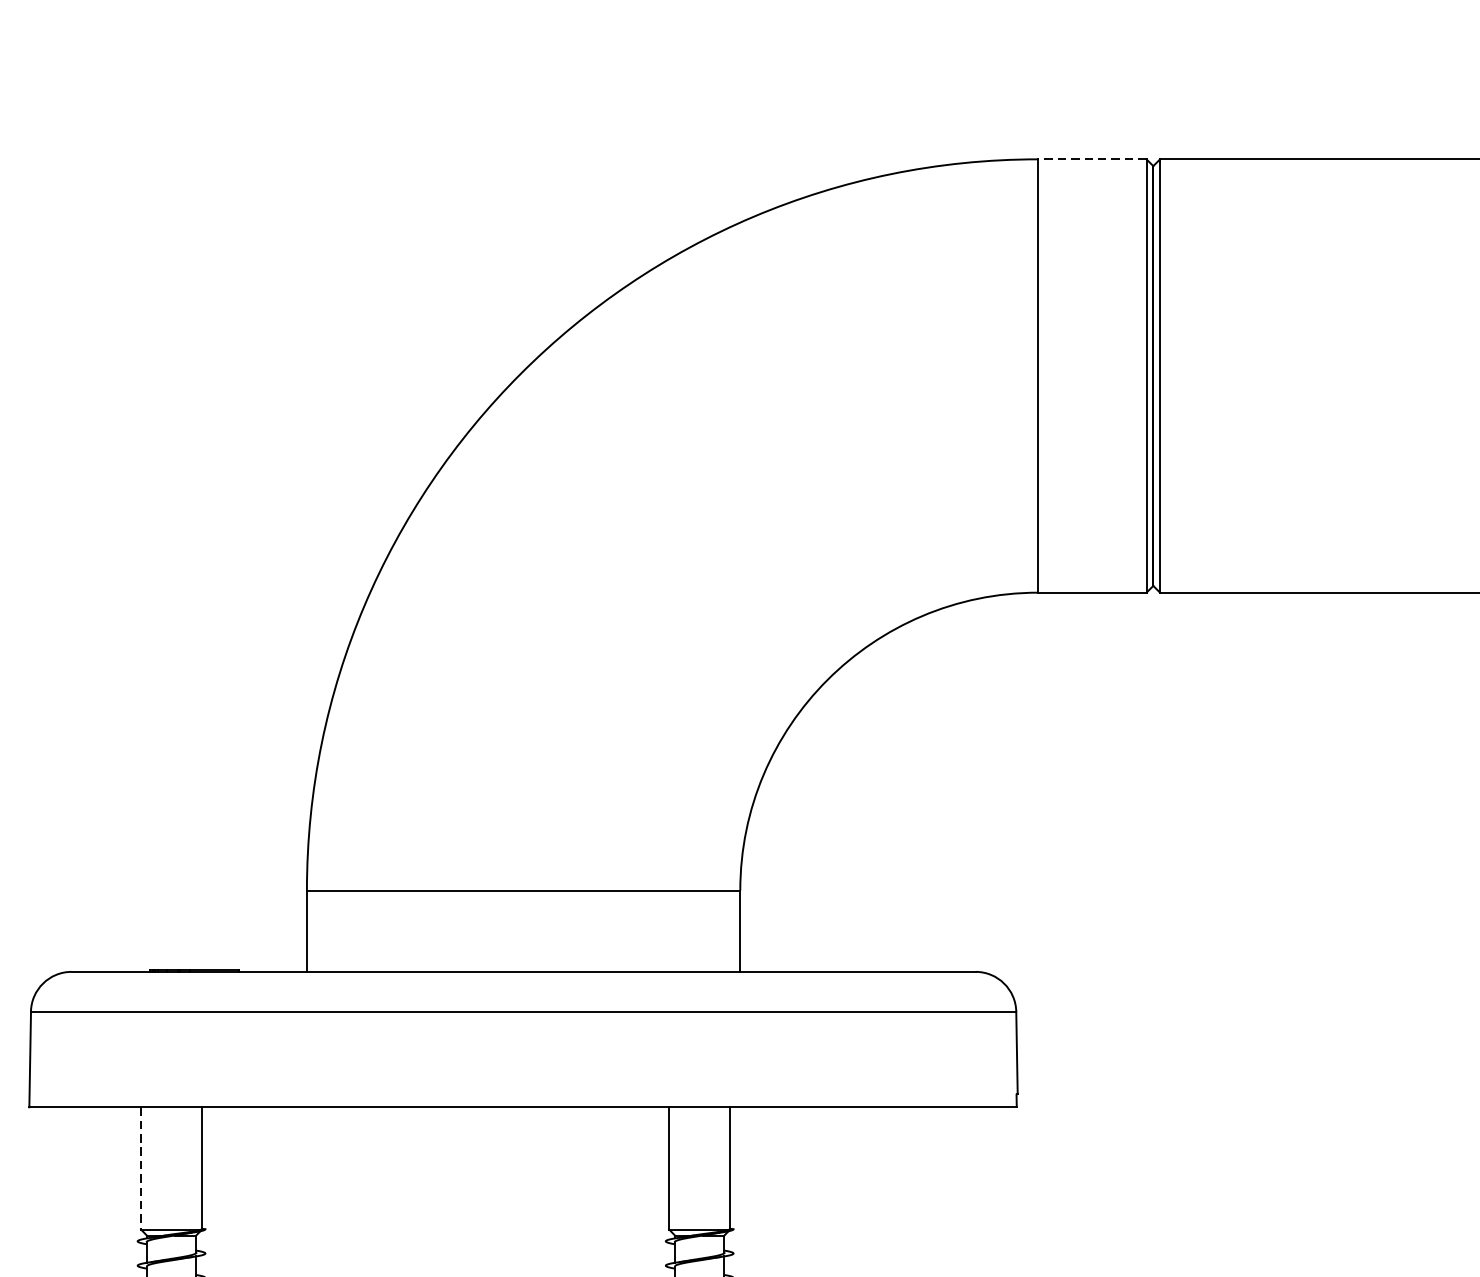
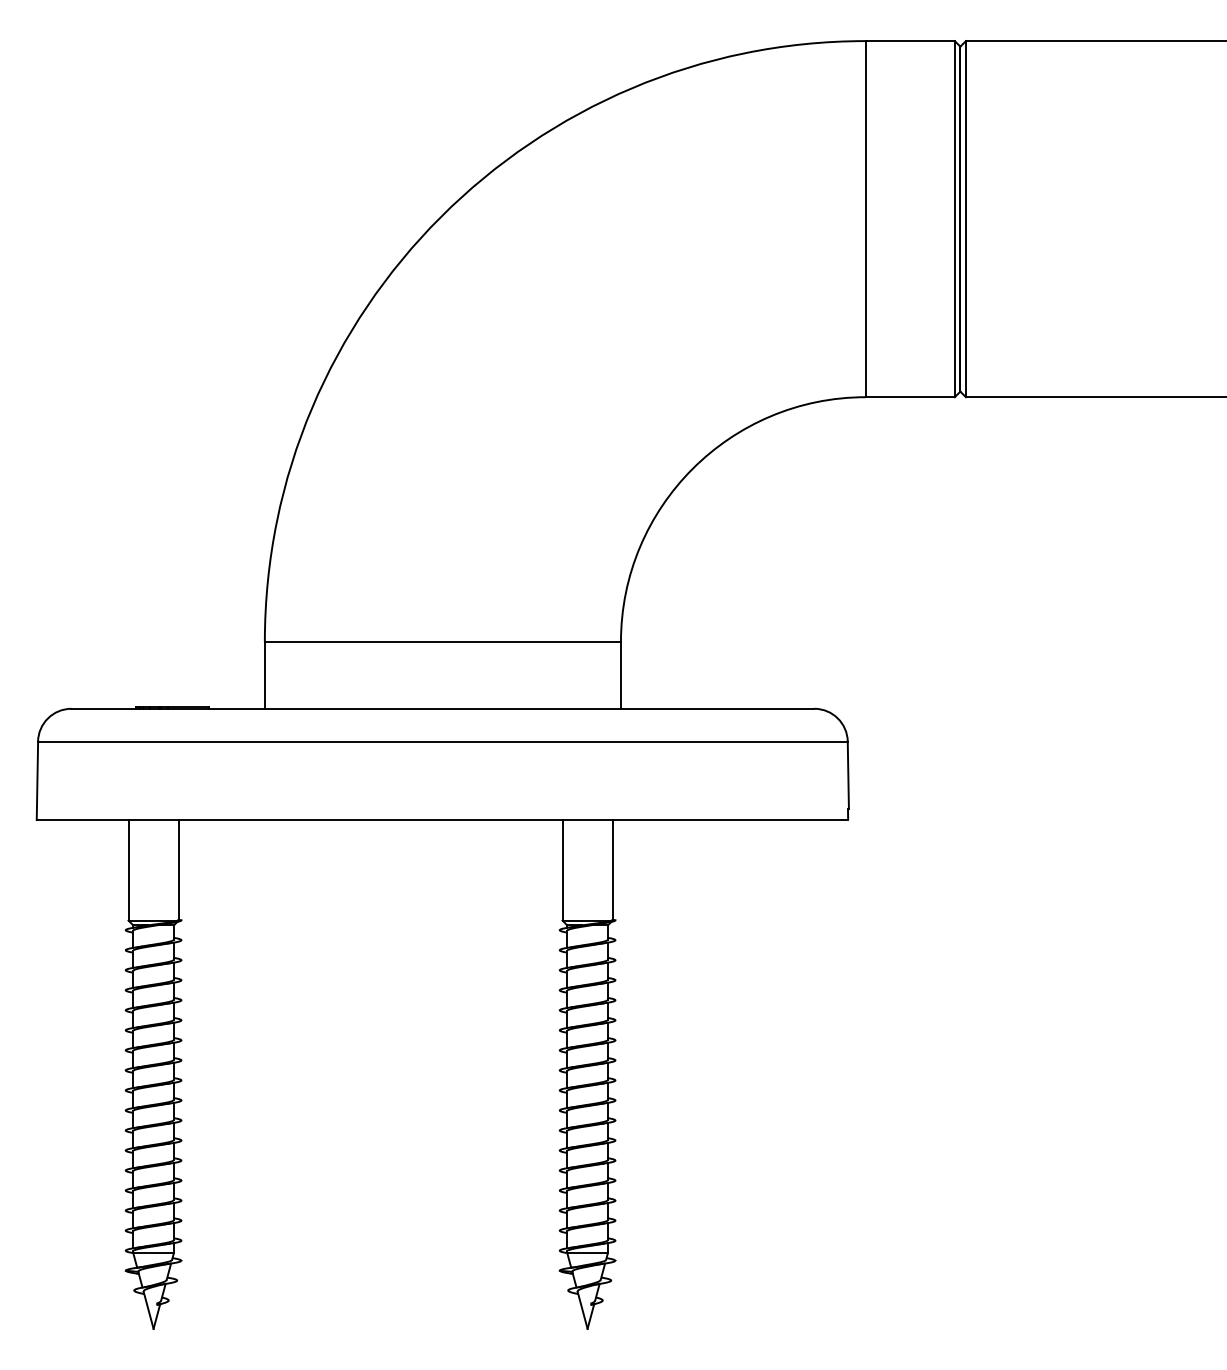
line: (1092, 159) -> (910, 41), dashed -> solid
line: (141, 1168) -> (128, 870), dashed -> solid

